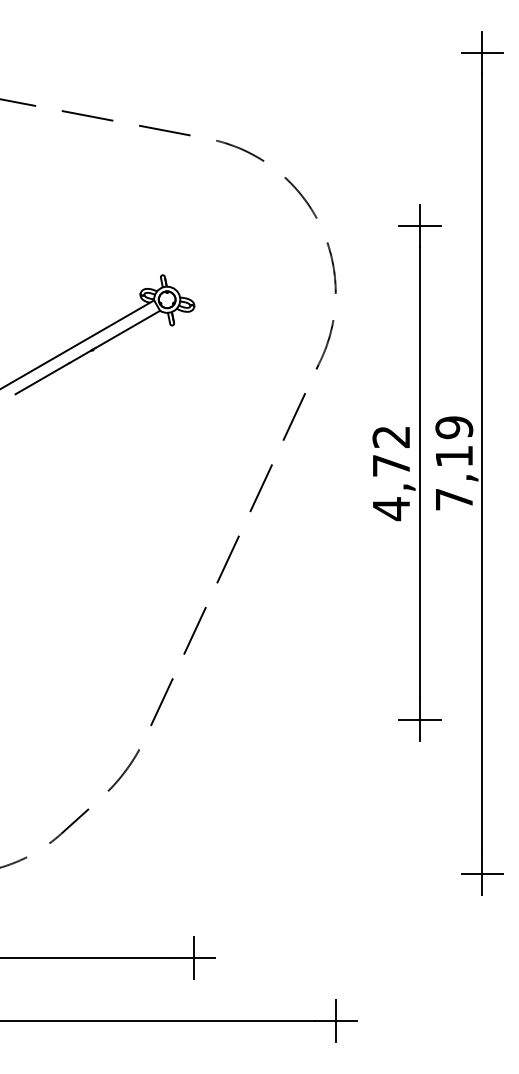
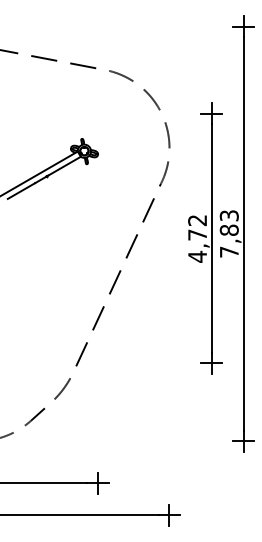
text: (452, 440) -> (228, 222), 7,19 -> 7,83

